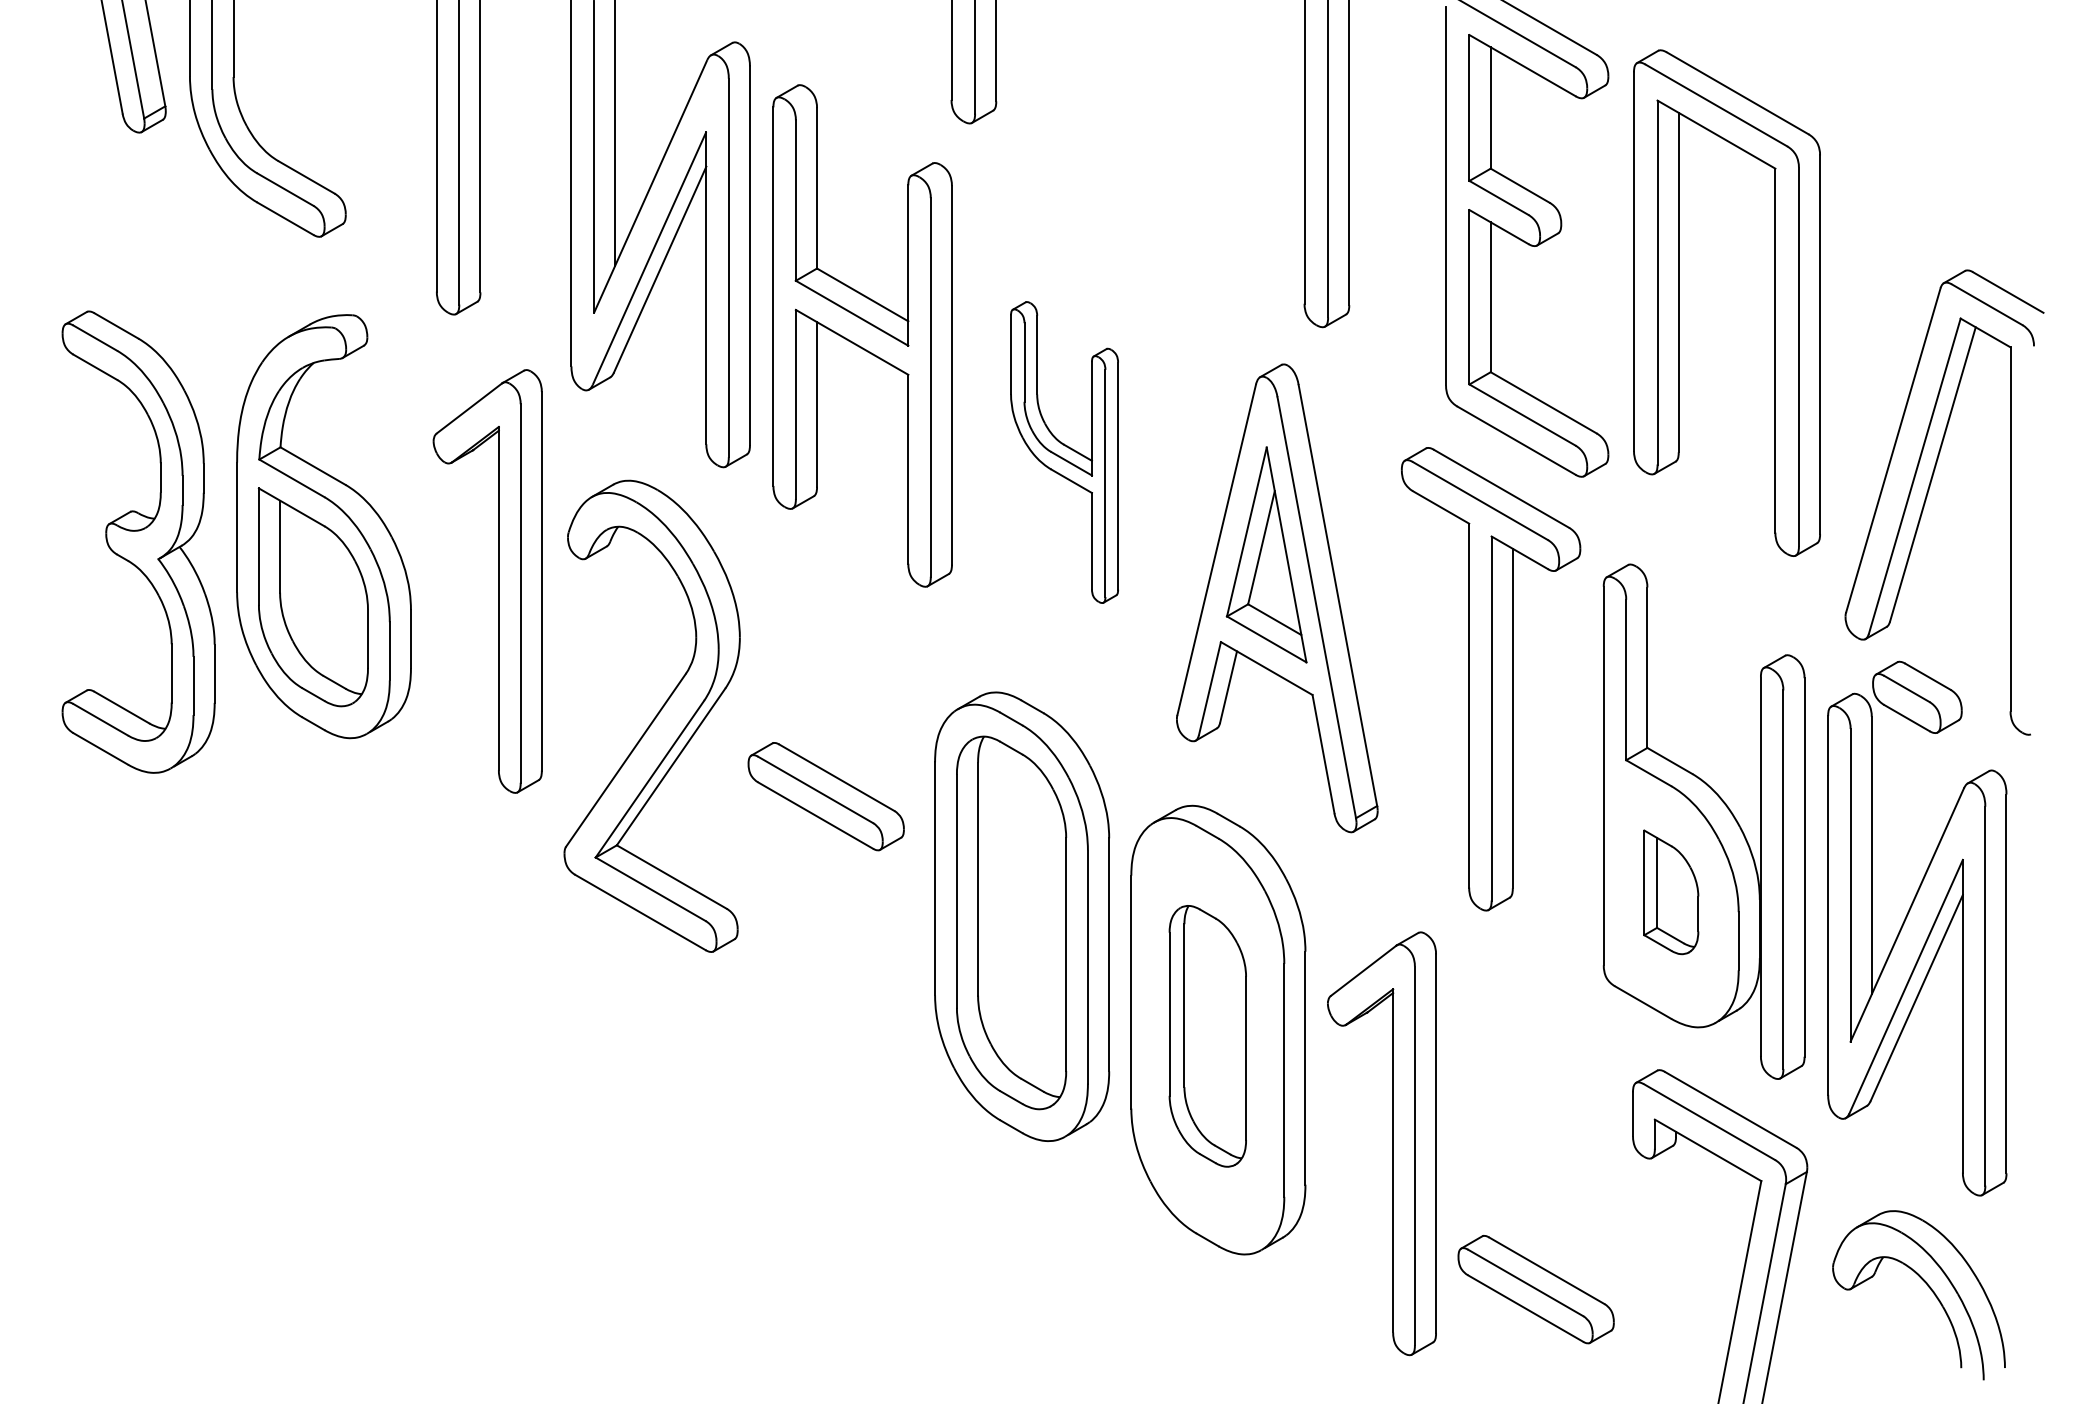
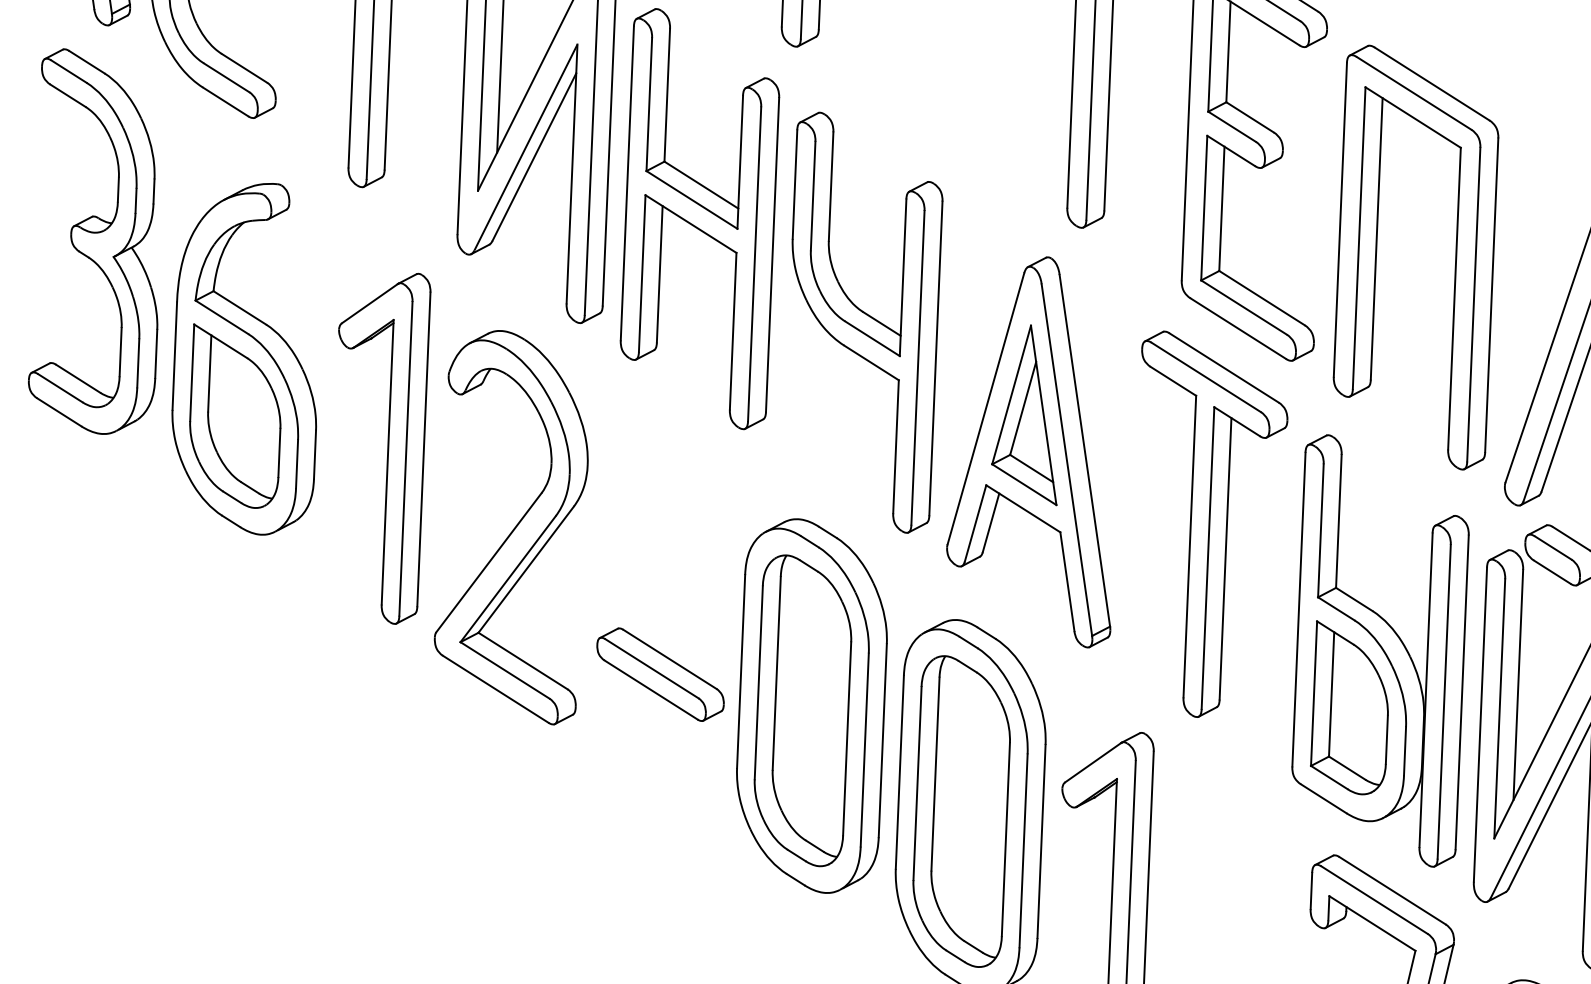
part: (1679, 302) -> (1376, 255), moved
part: (1064, 452) -> (863, 322), size x1.67
part: (138, 541) -> (97, 241), moved
part: (498, 581) -> (387, 448), moved
part: (825, 796) -> (659, 674), moved
part: (1671, 892) -> (1351, 708), size x1.67
part: (1207, 1036) -> (961, 811), size x1.43

